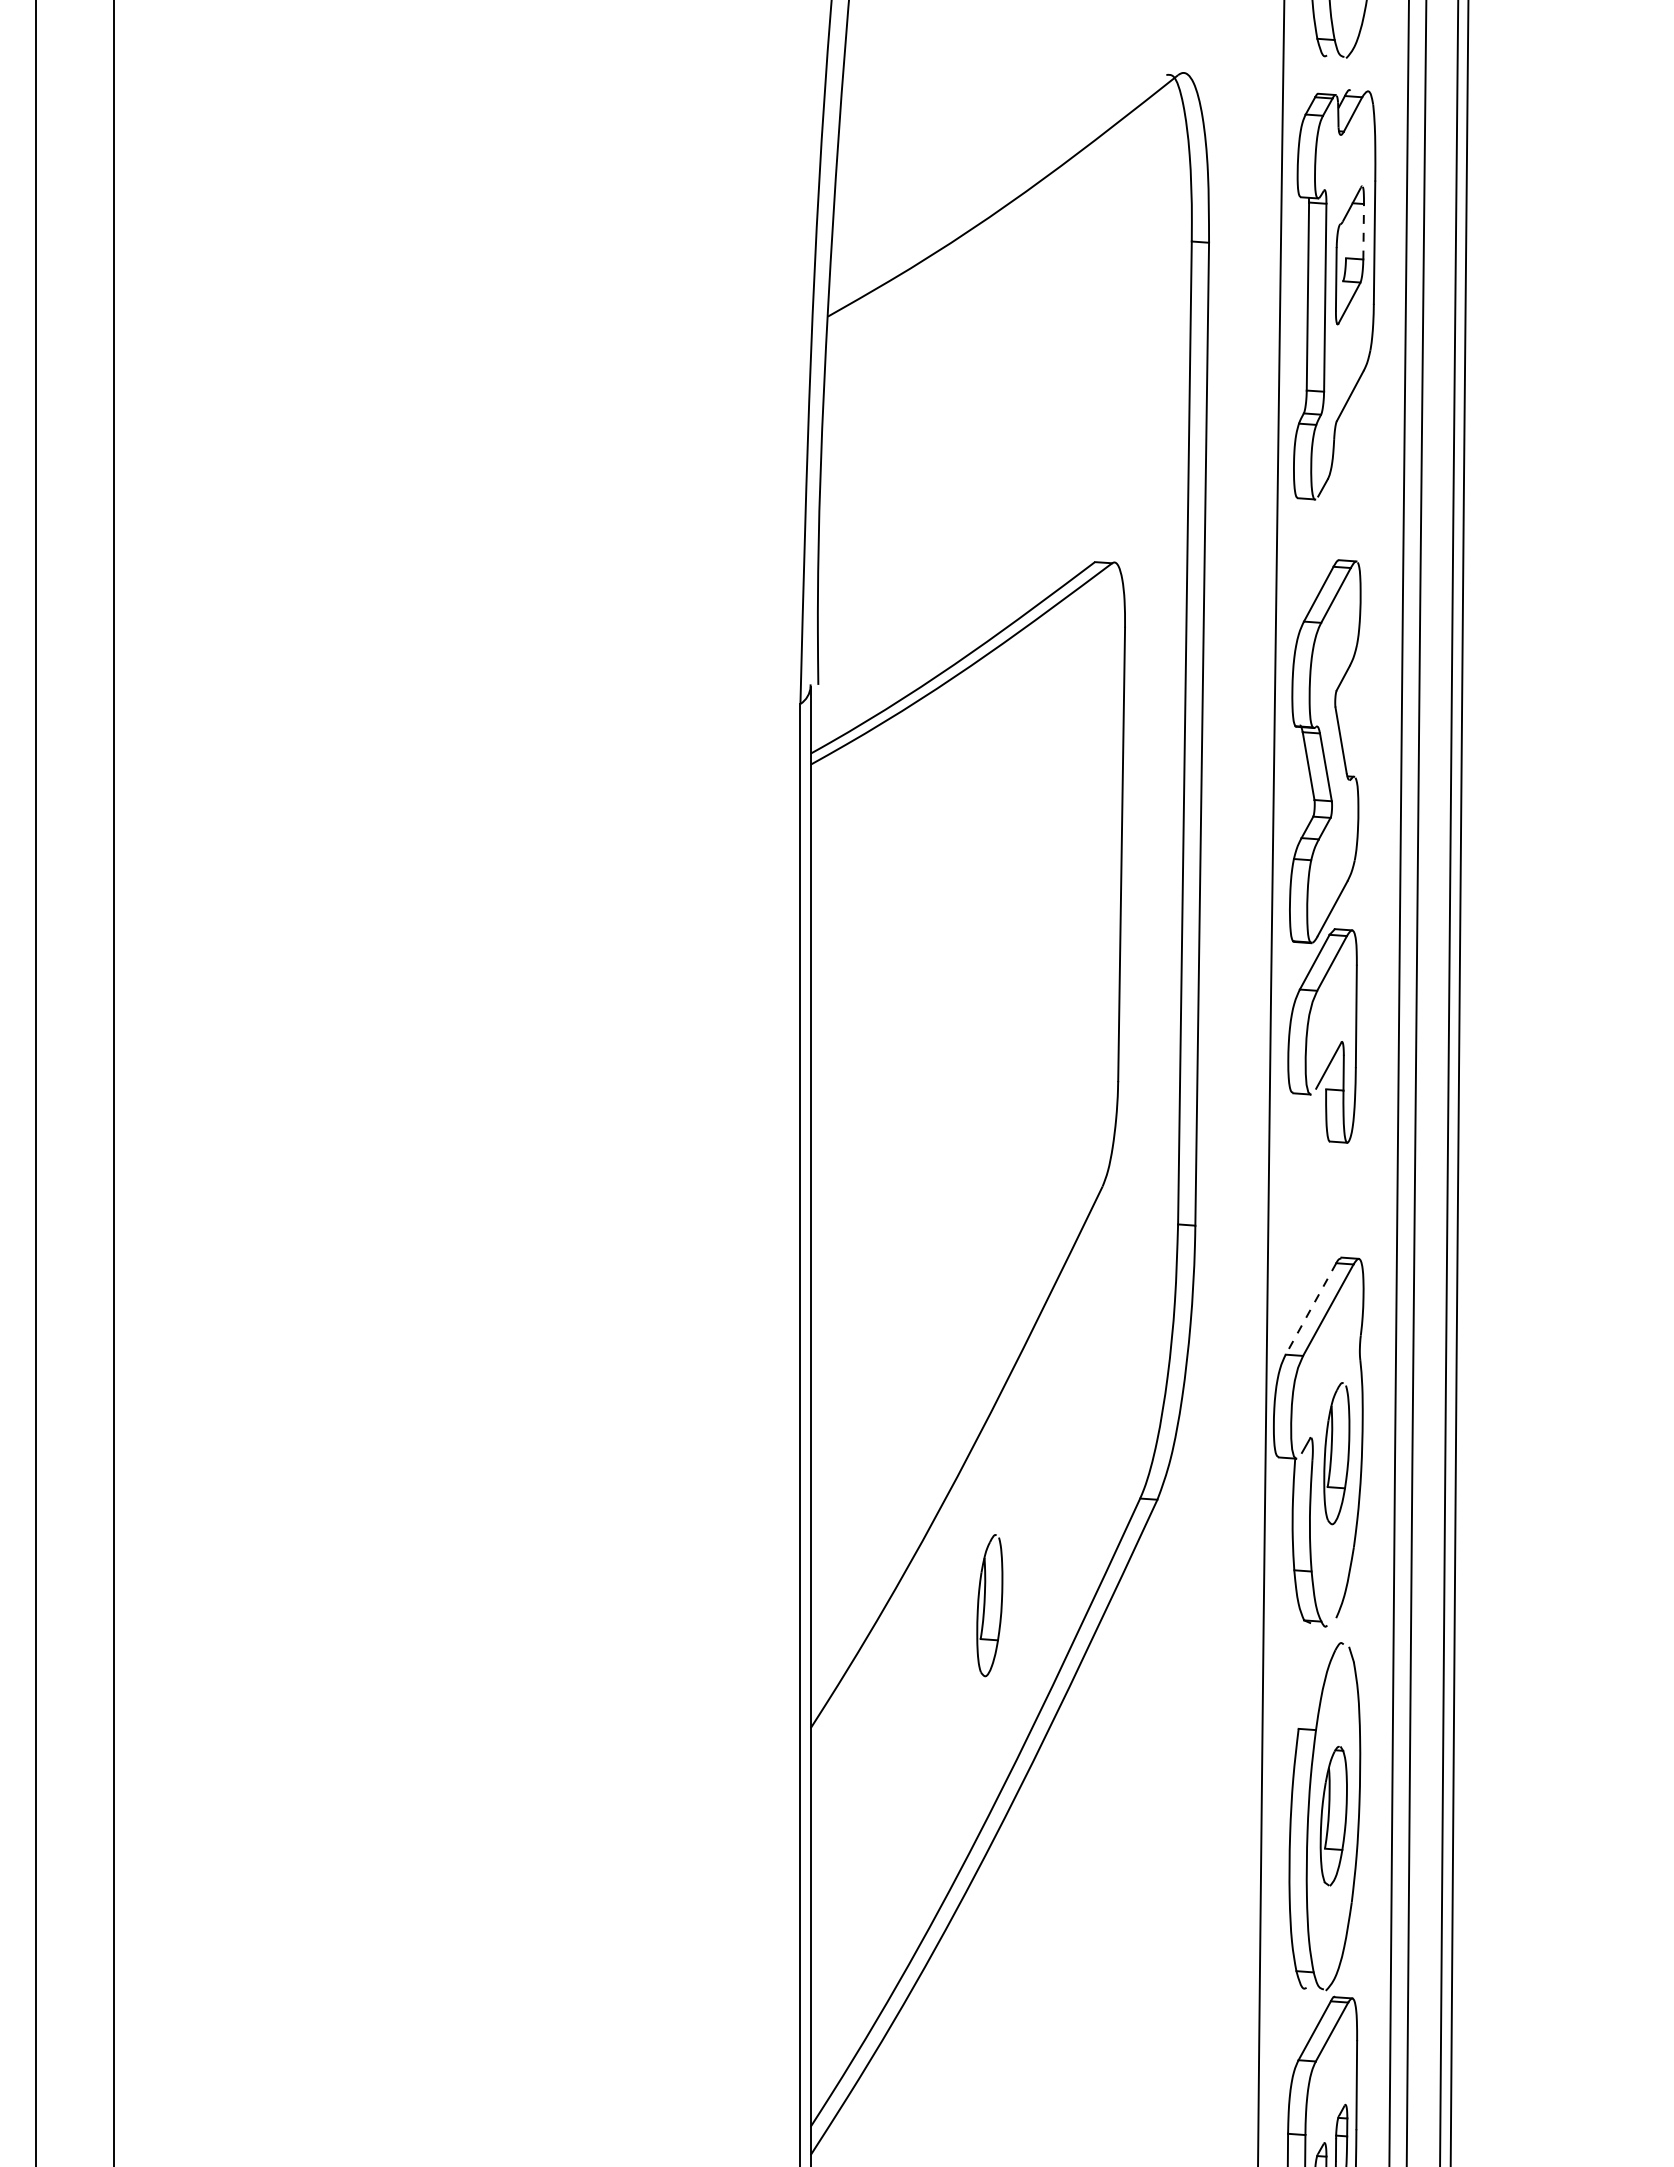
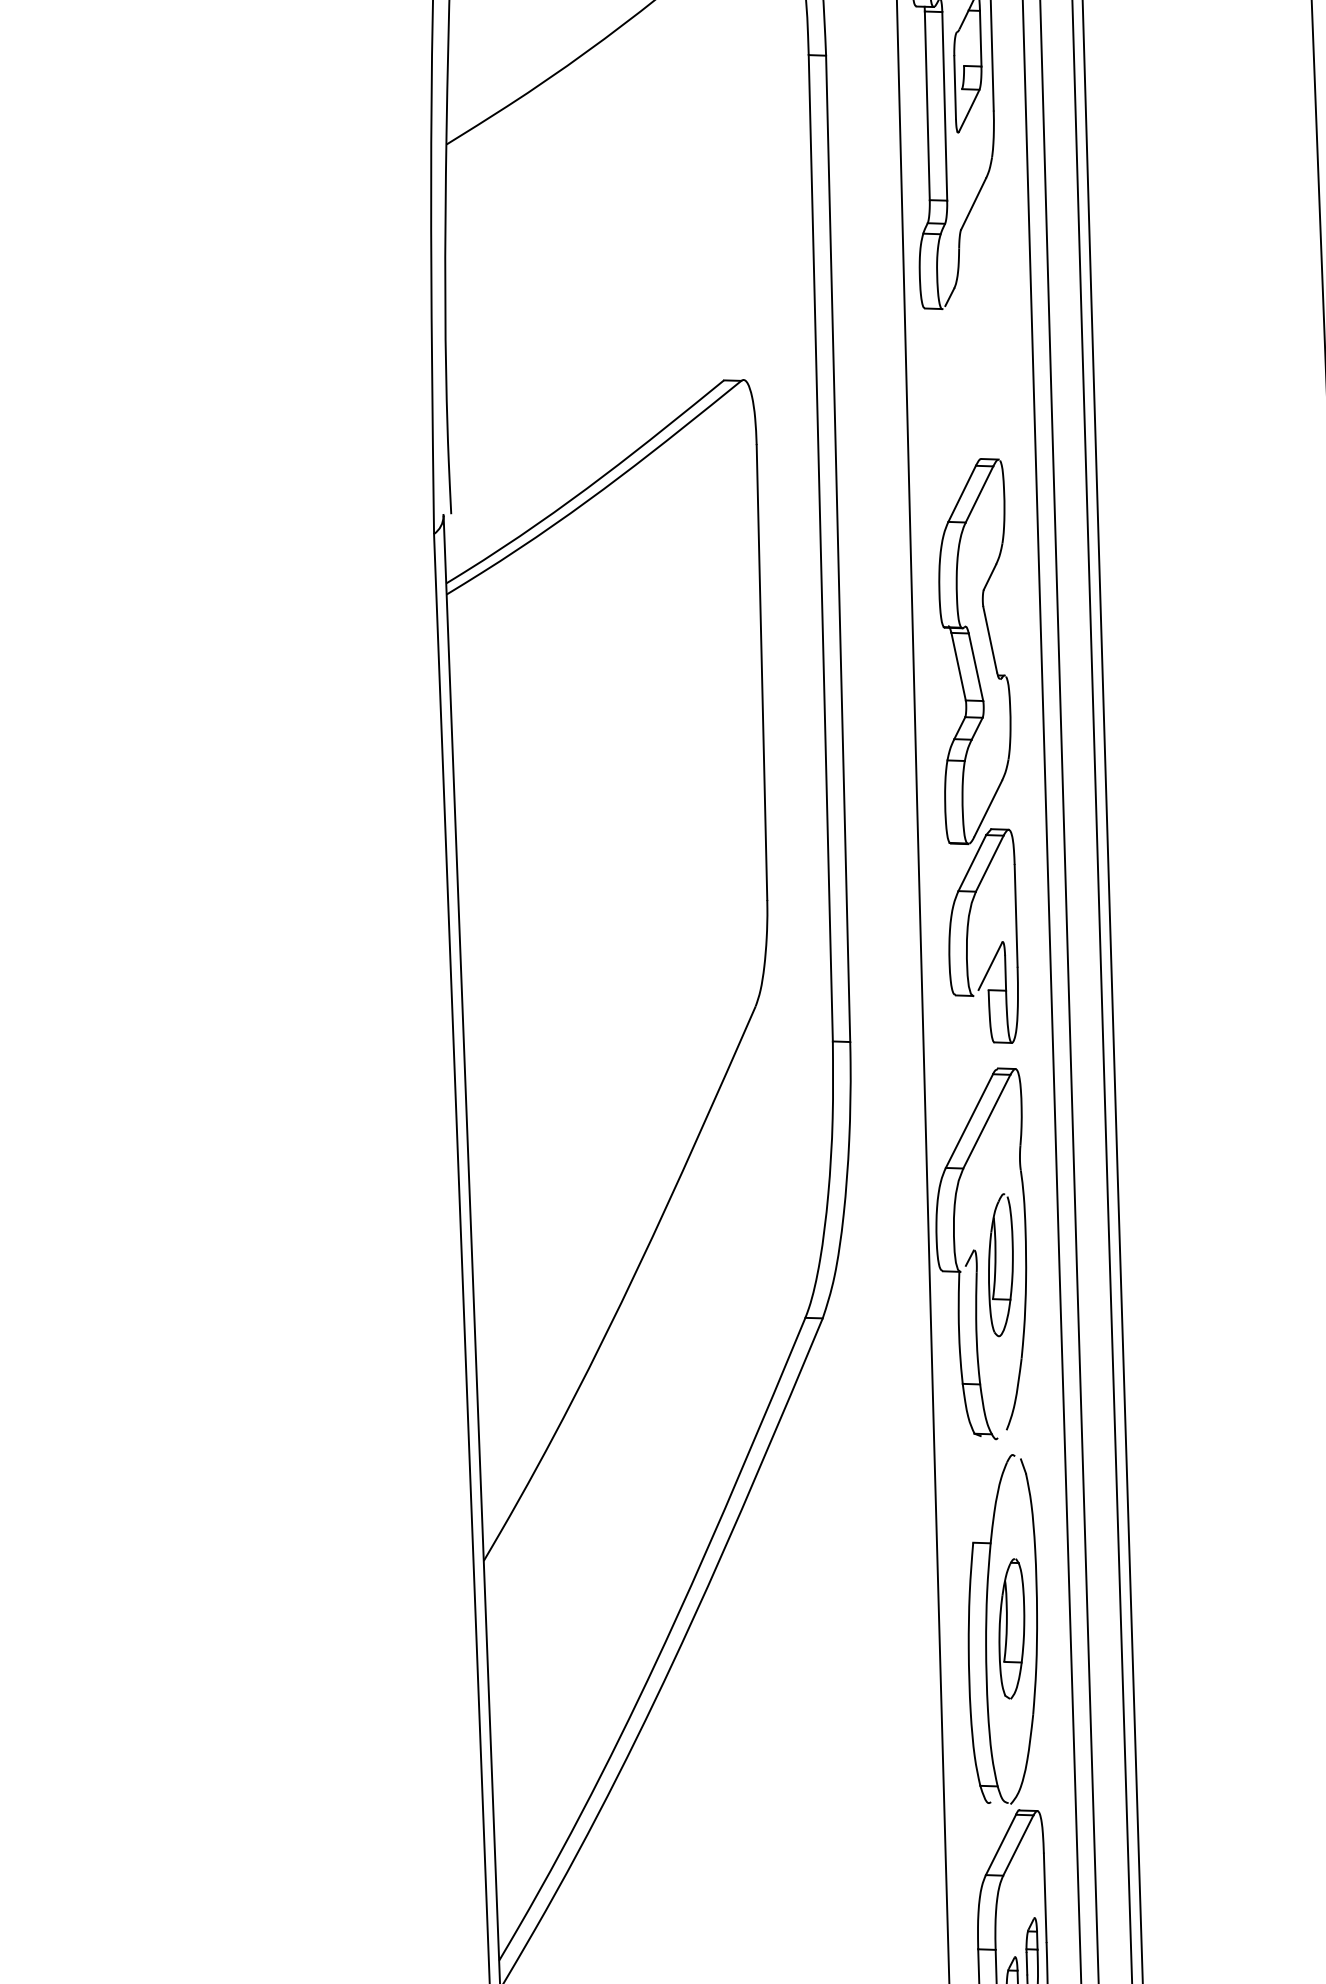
line: (1363, 231) -> (980, 38), dashed -> solid
part: (1324, 851) -> (977, 751), moved
line: (1310, 1309) -> (968, 1121), dashed -> solid
part: (989, 1605) -> (658, 1430), removed

